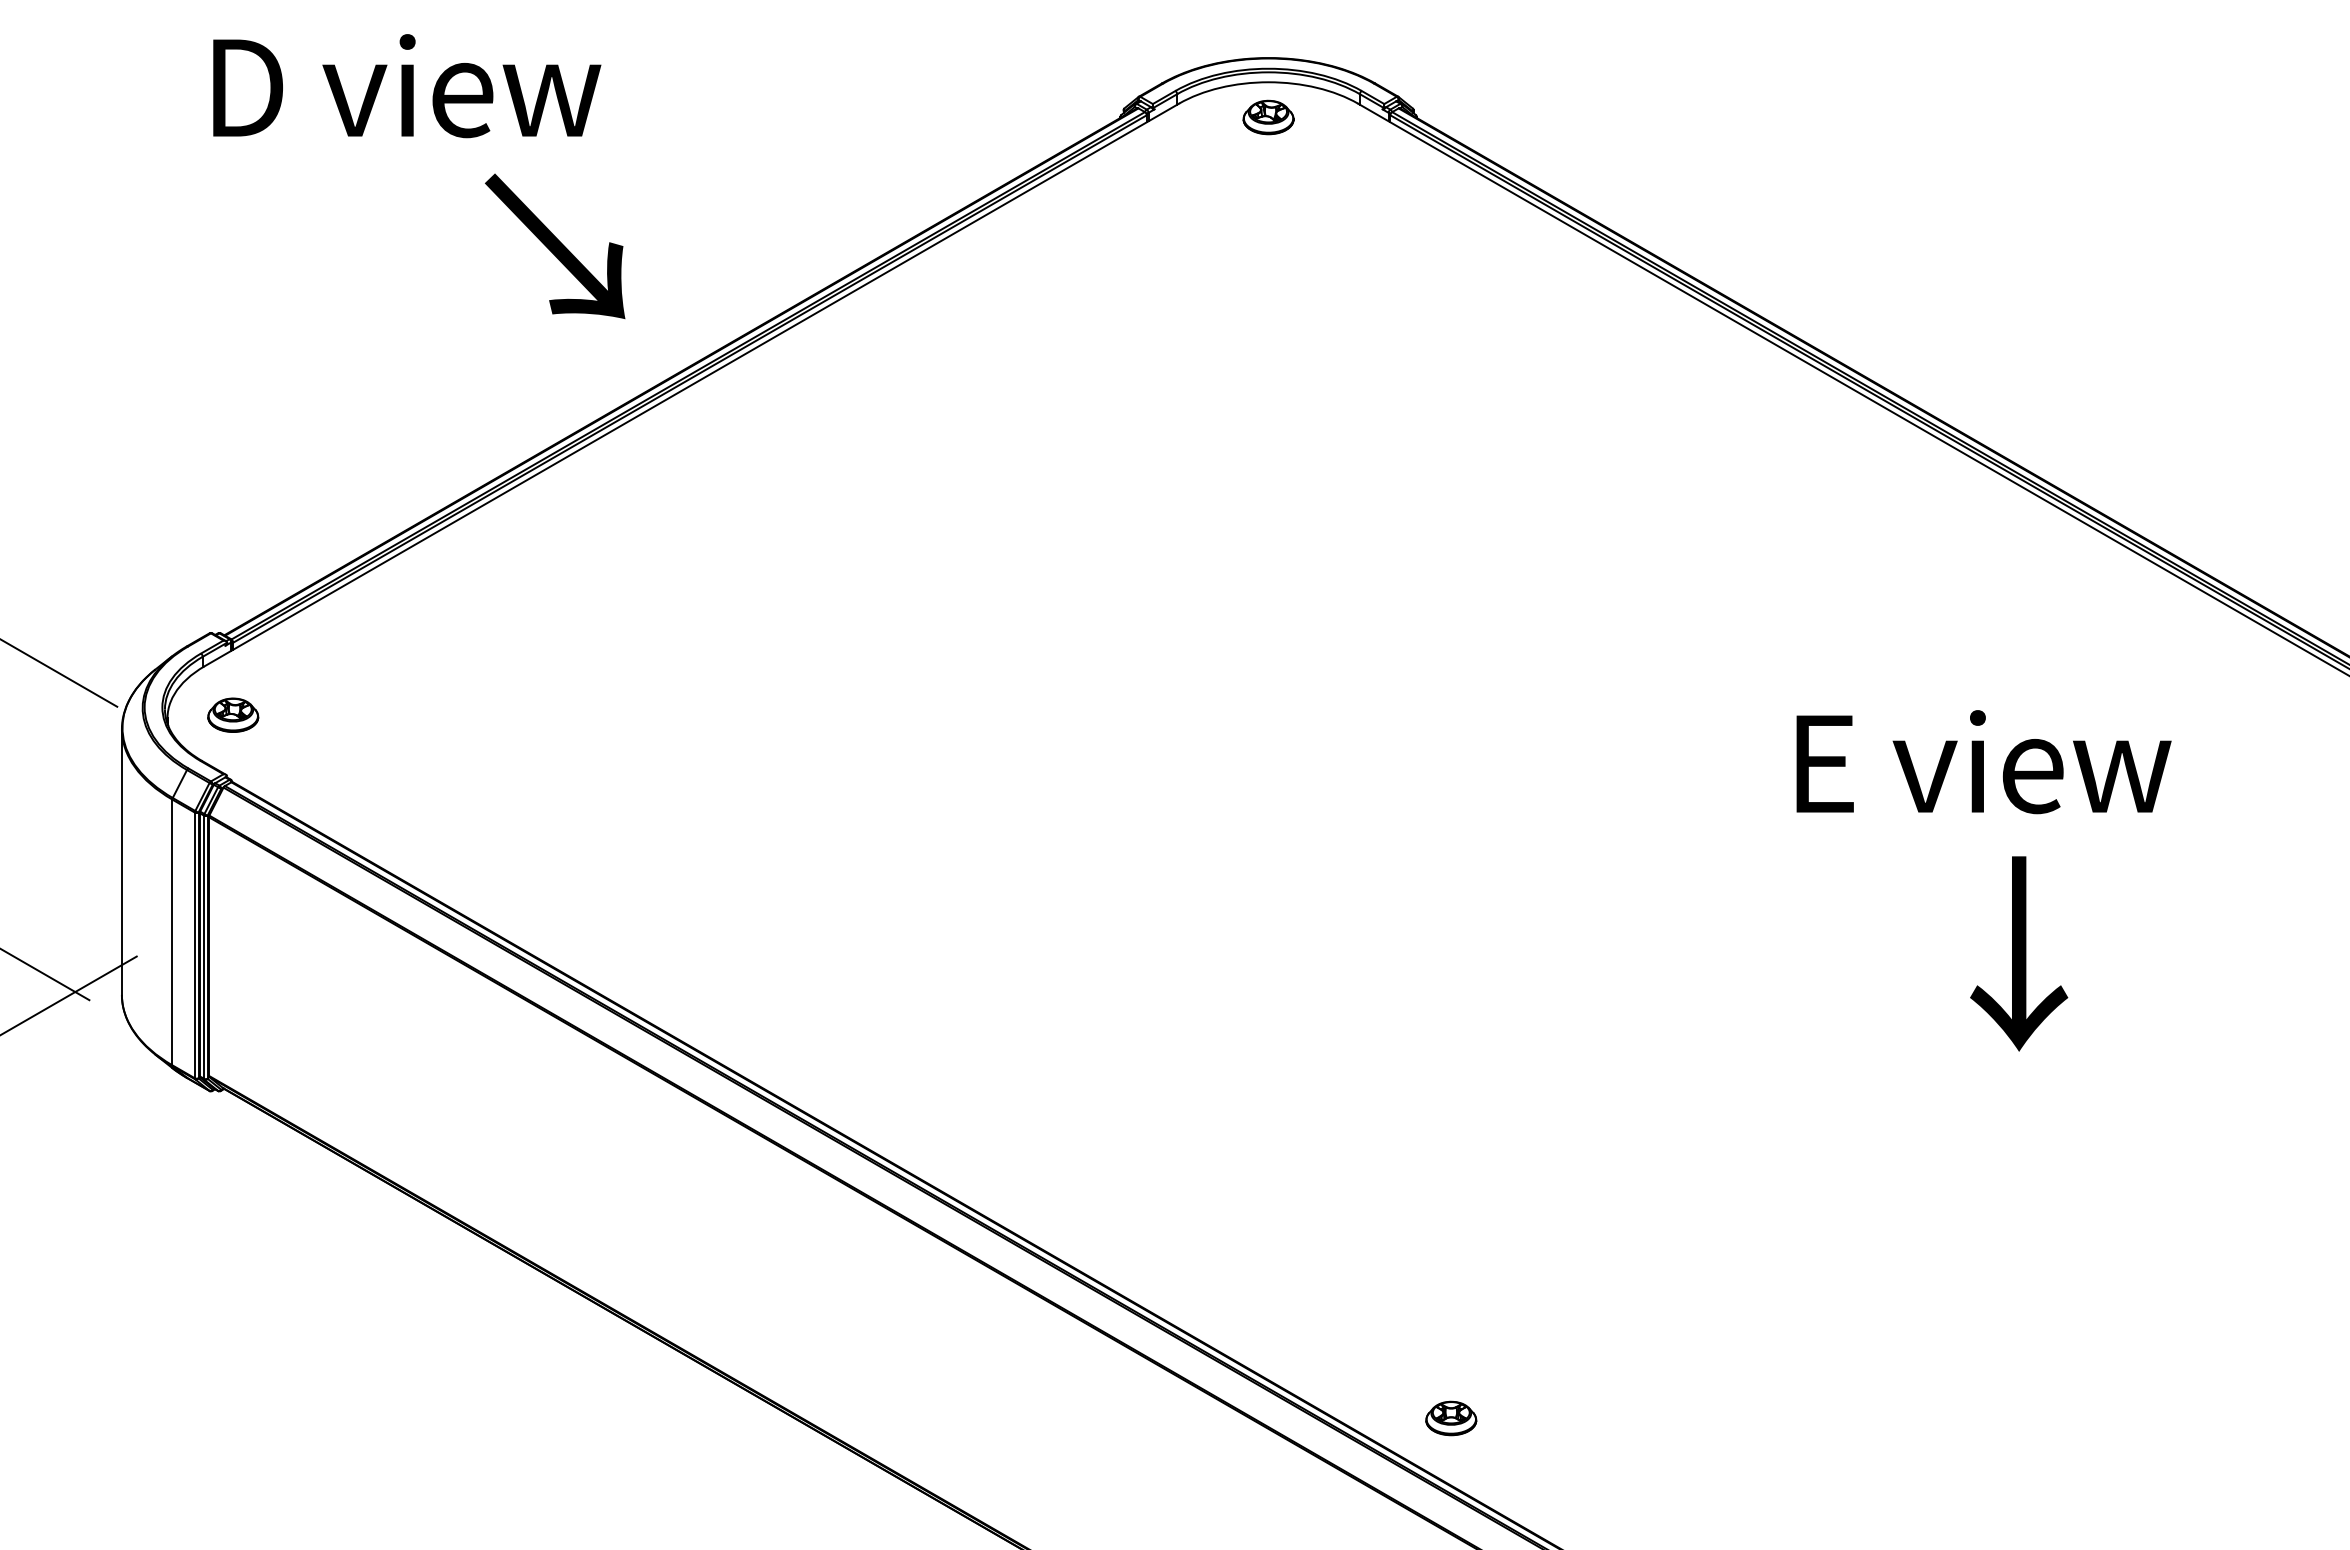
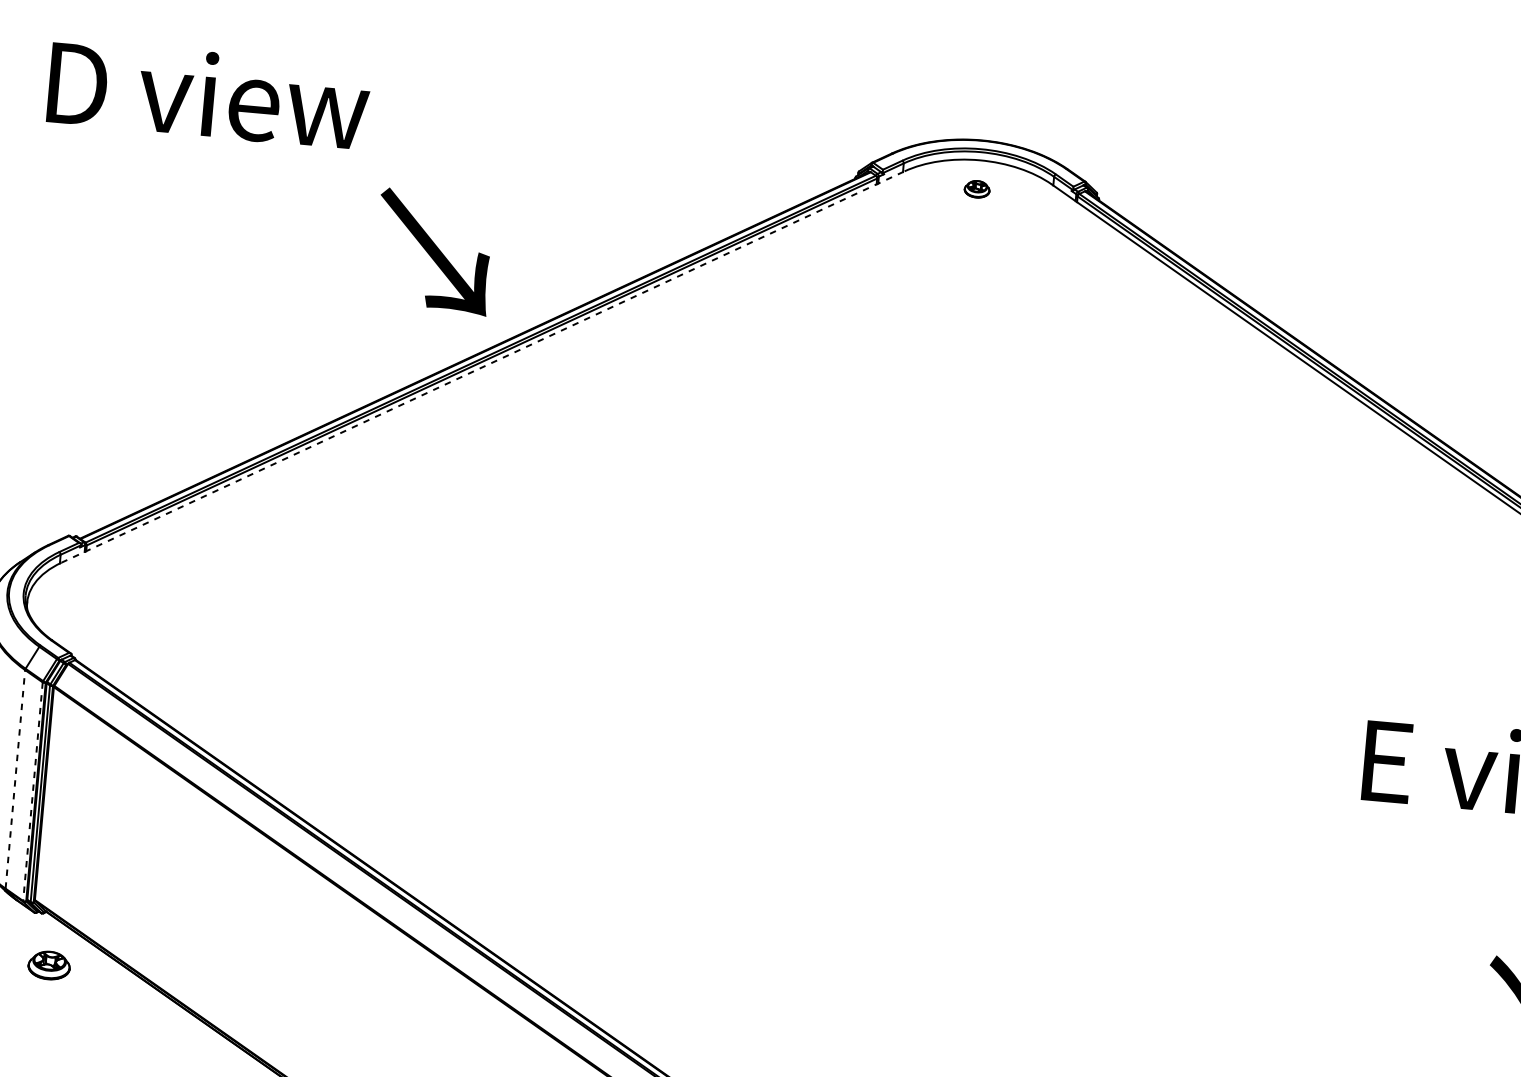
text: (407, 86) -> (209, 95), moved
part: (1268, 117) -> (977, 189), size x0.6
text: (555, 246) -> (434, 251), moved
line: (691, 384) -> (482, 366), solid -> dashed
part: (233, 714) -> (49, 964), moved
line: (172, 932) -> (15, 779), solid -> dashed
line: (194, 945) -> (32, 791), solid -> dashed

